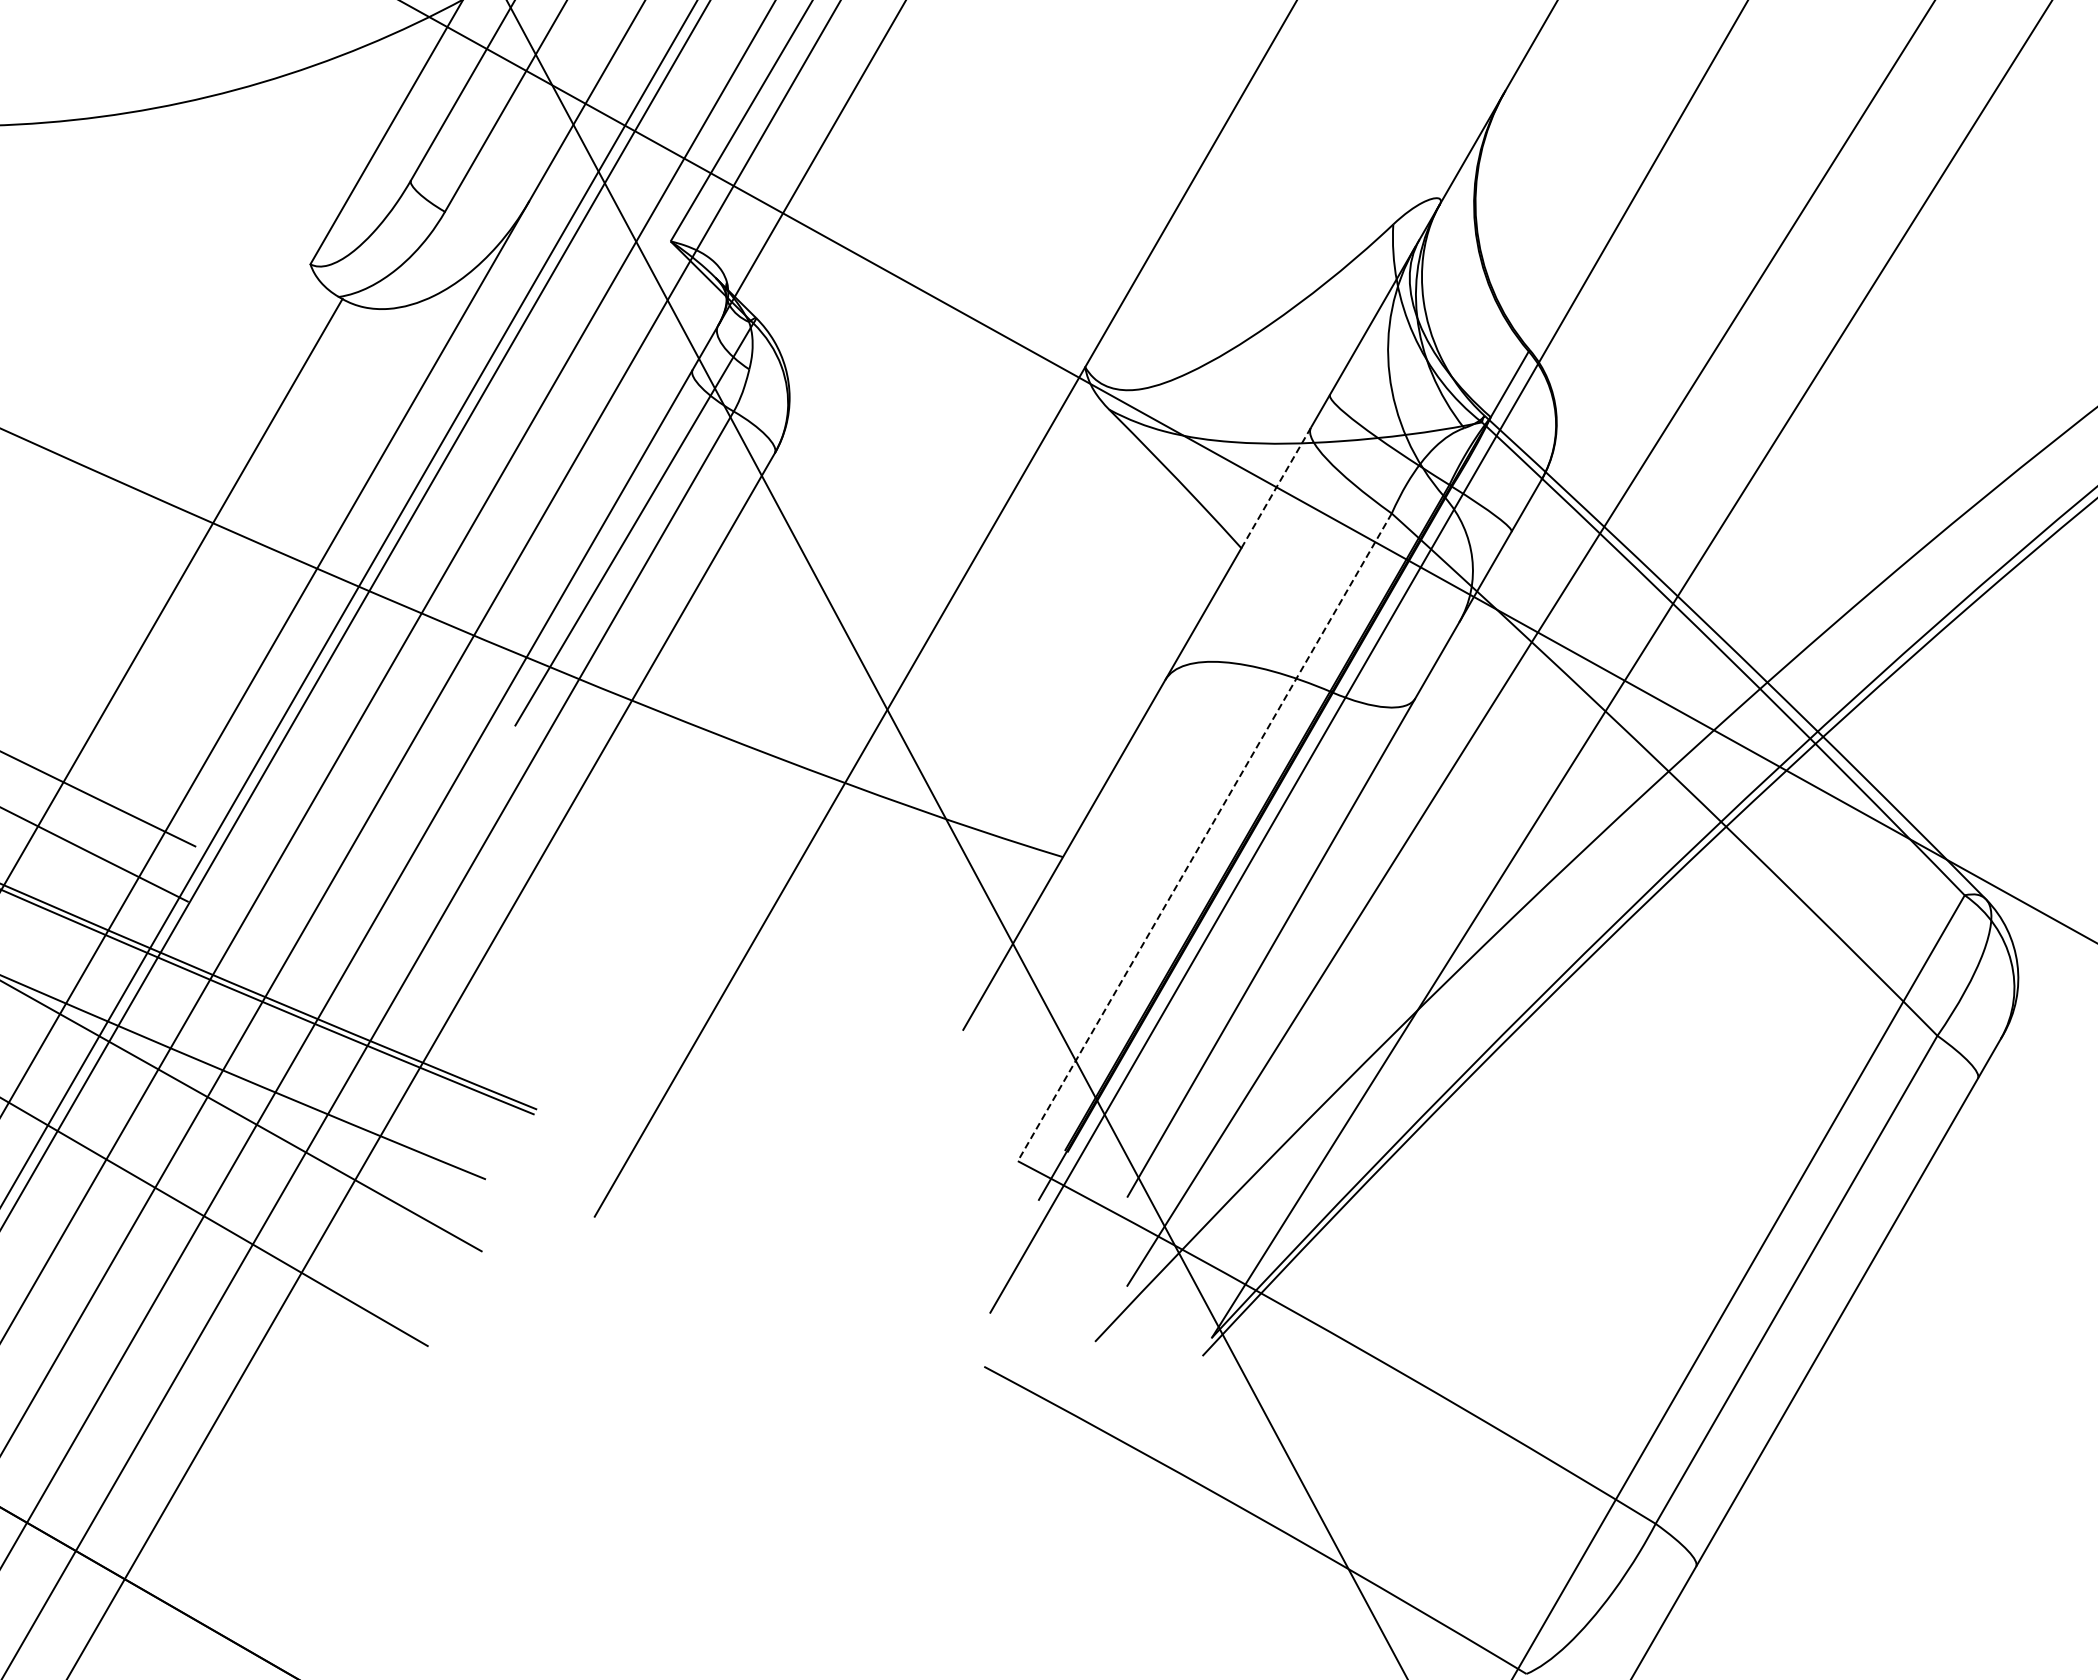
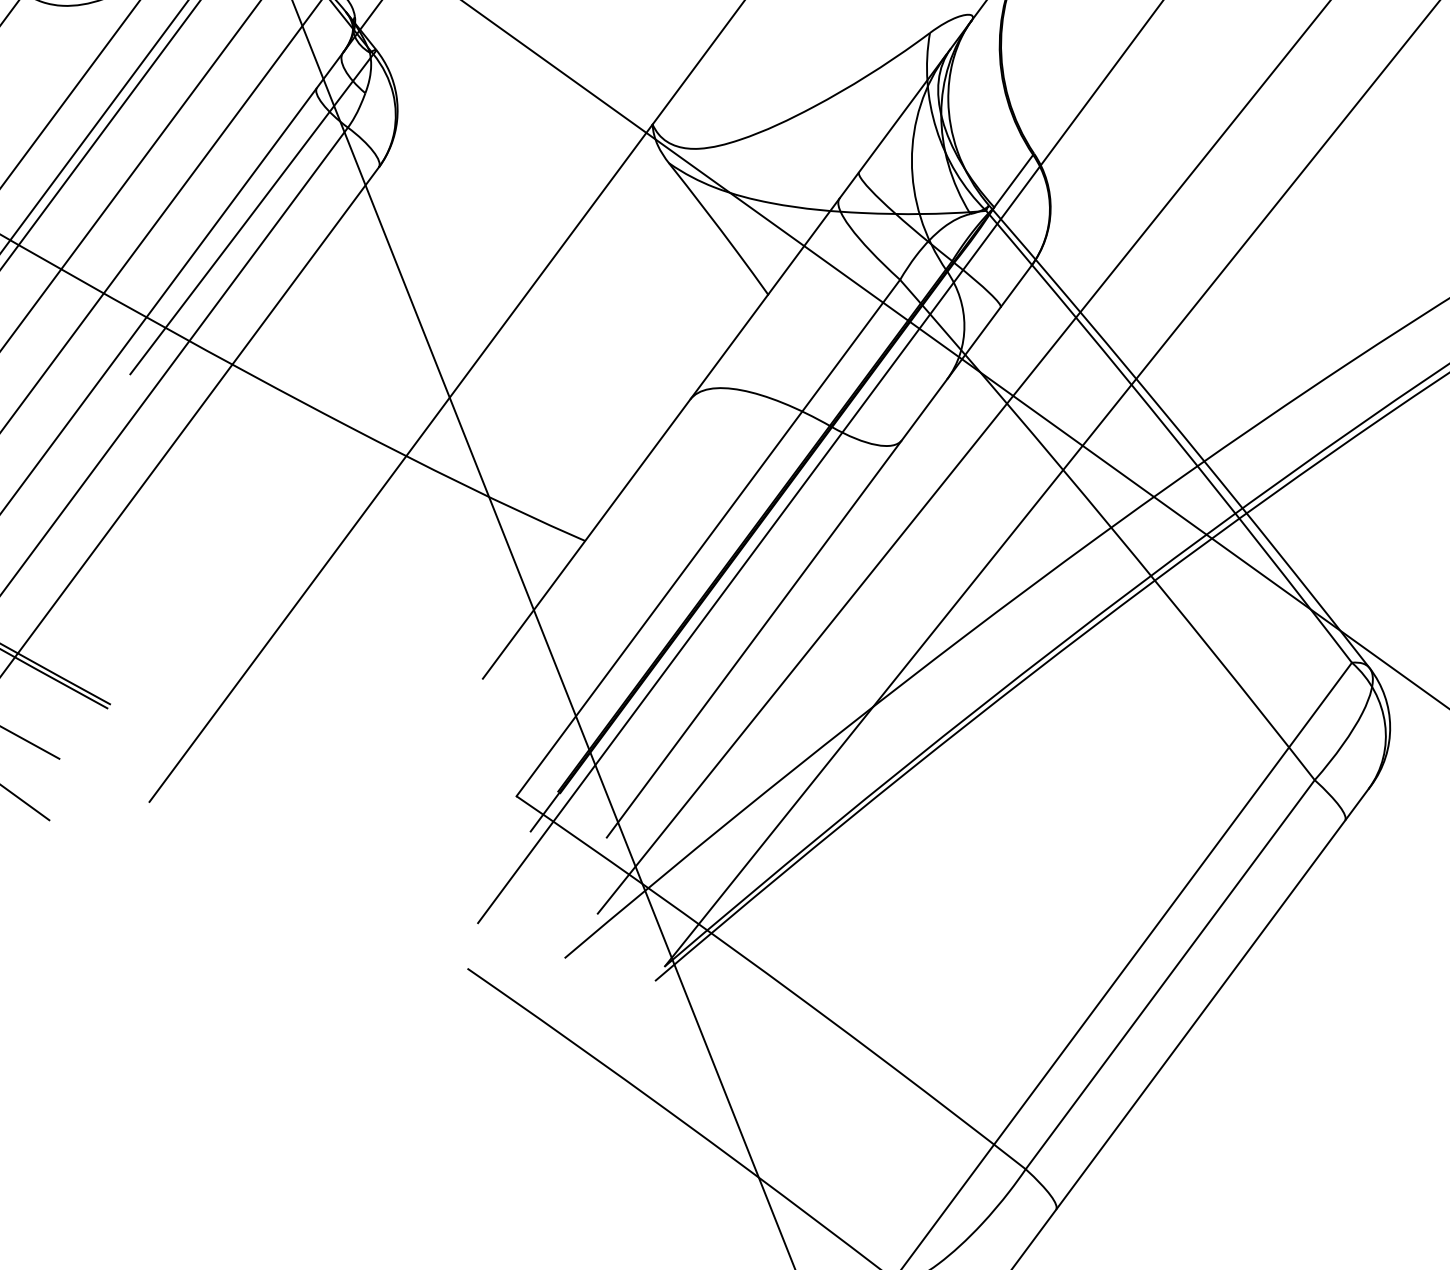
line: (1276, 487) -> (804, 246), dashed -> solid
line: (1204, 837) -> (708, 538), dashed -> solid

